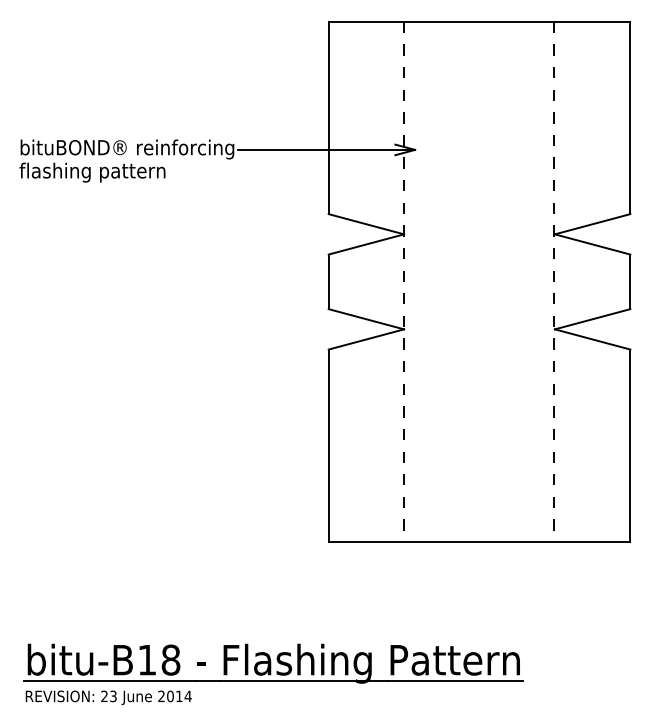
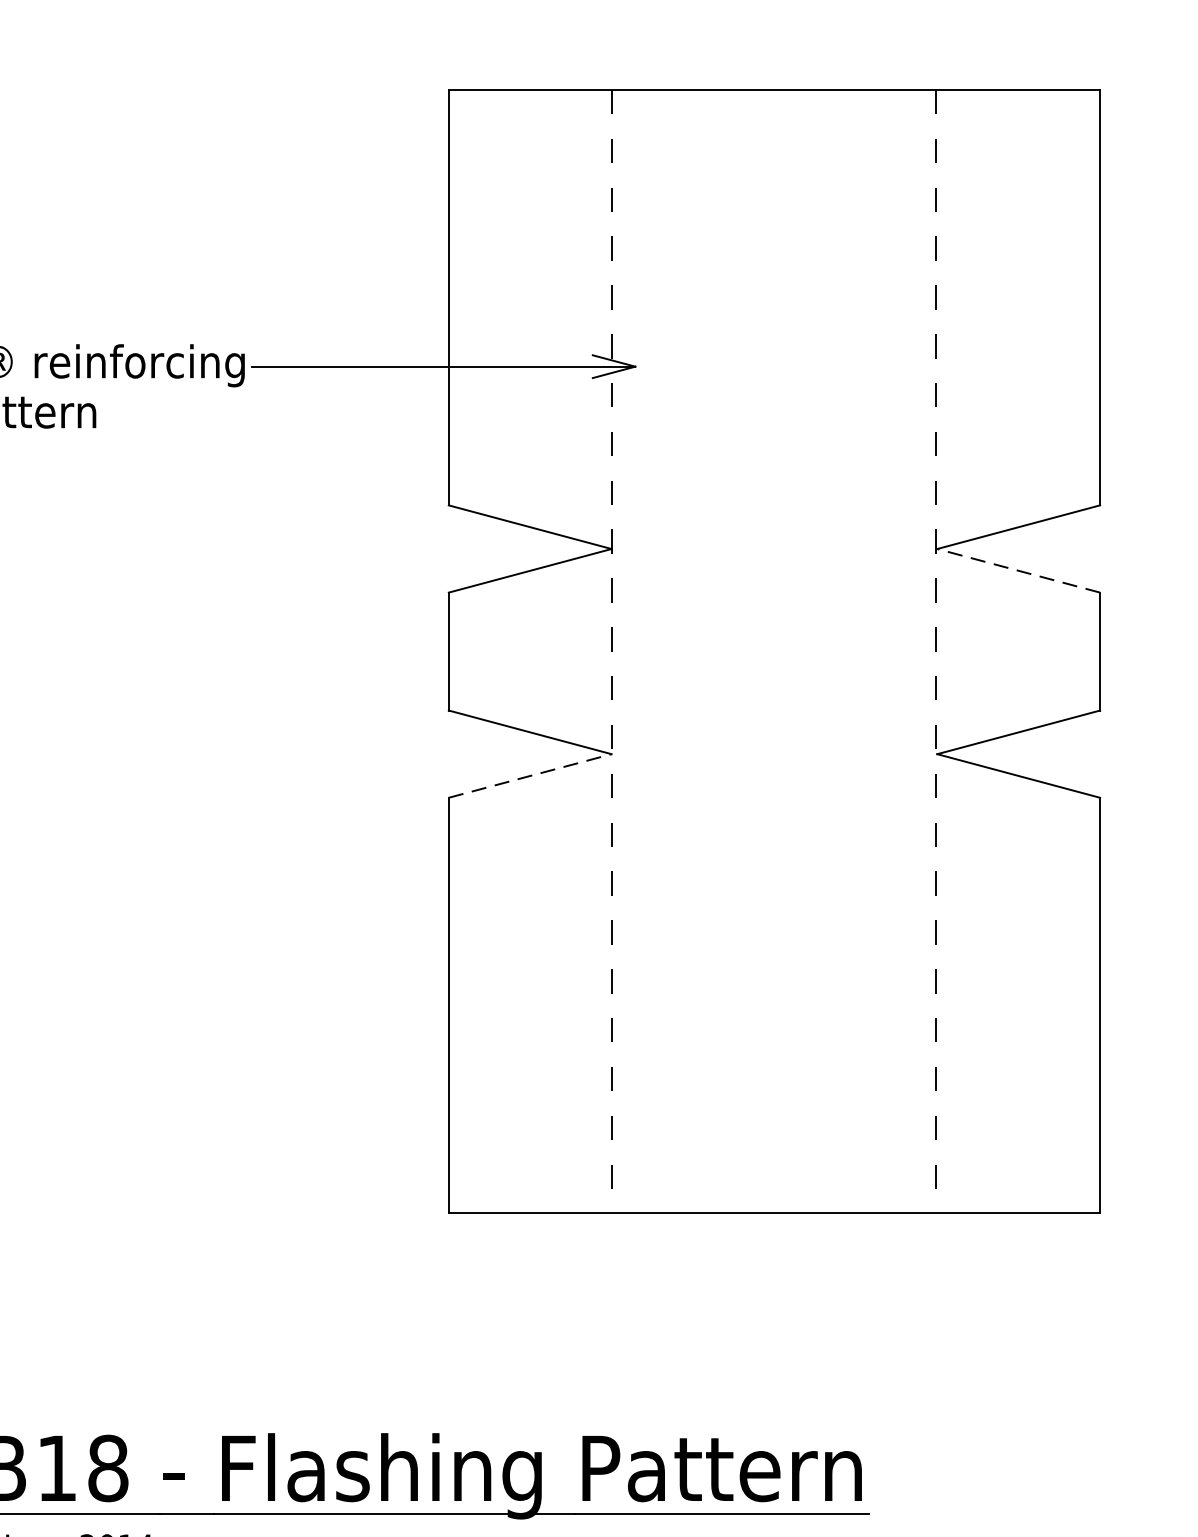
line: (592, 244) -> (1018, 570), solid -> dashed
line: (366, 339) -> (530, 776), solid -> dashed

